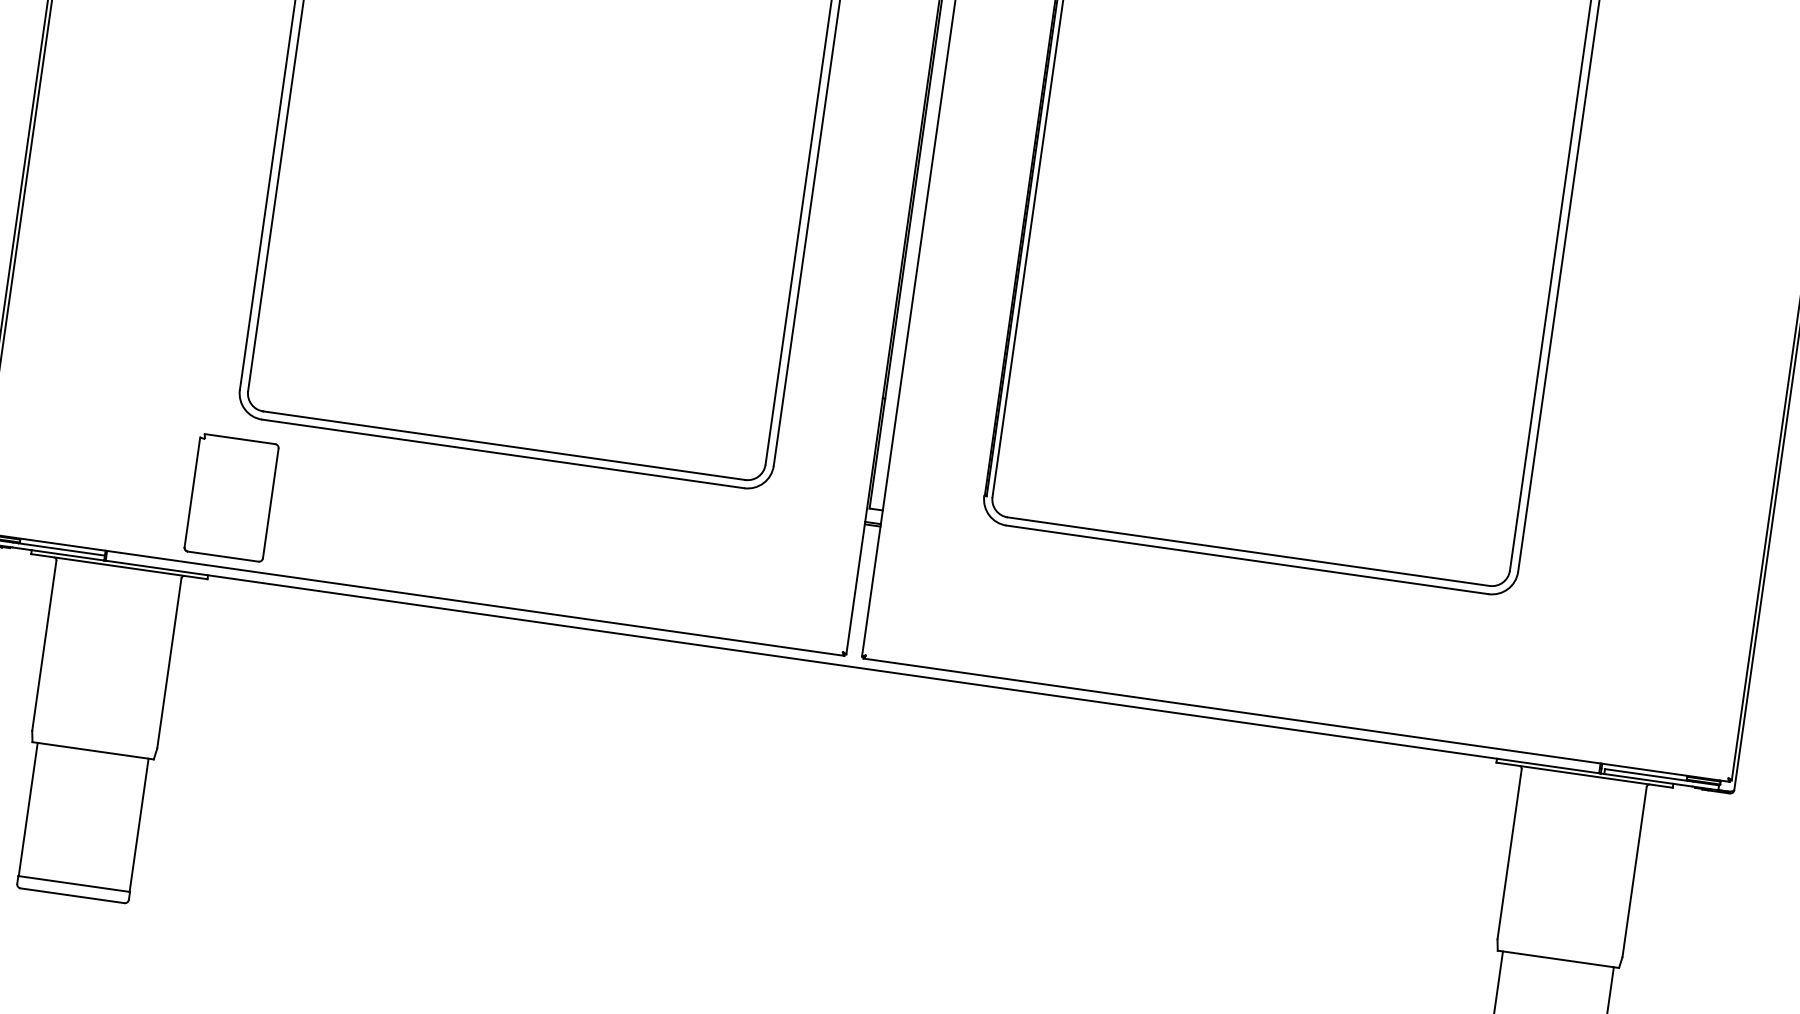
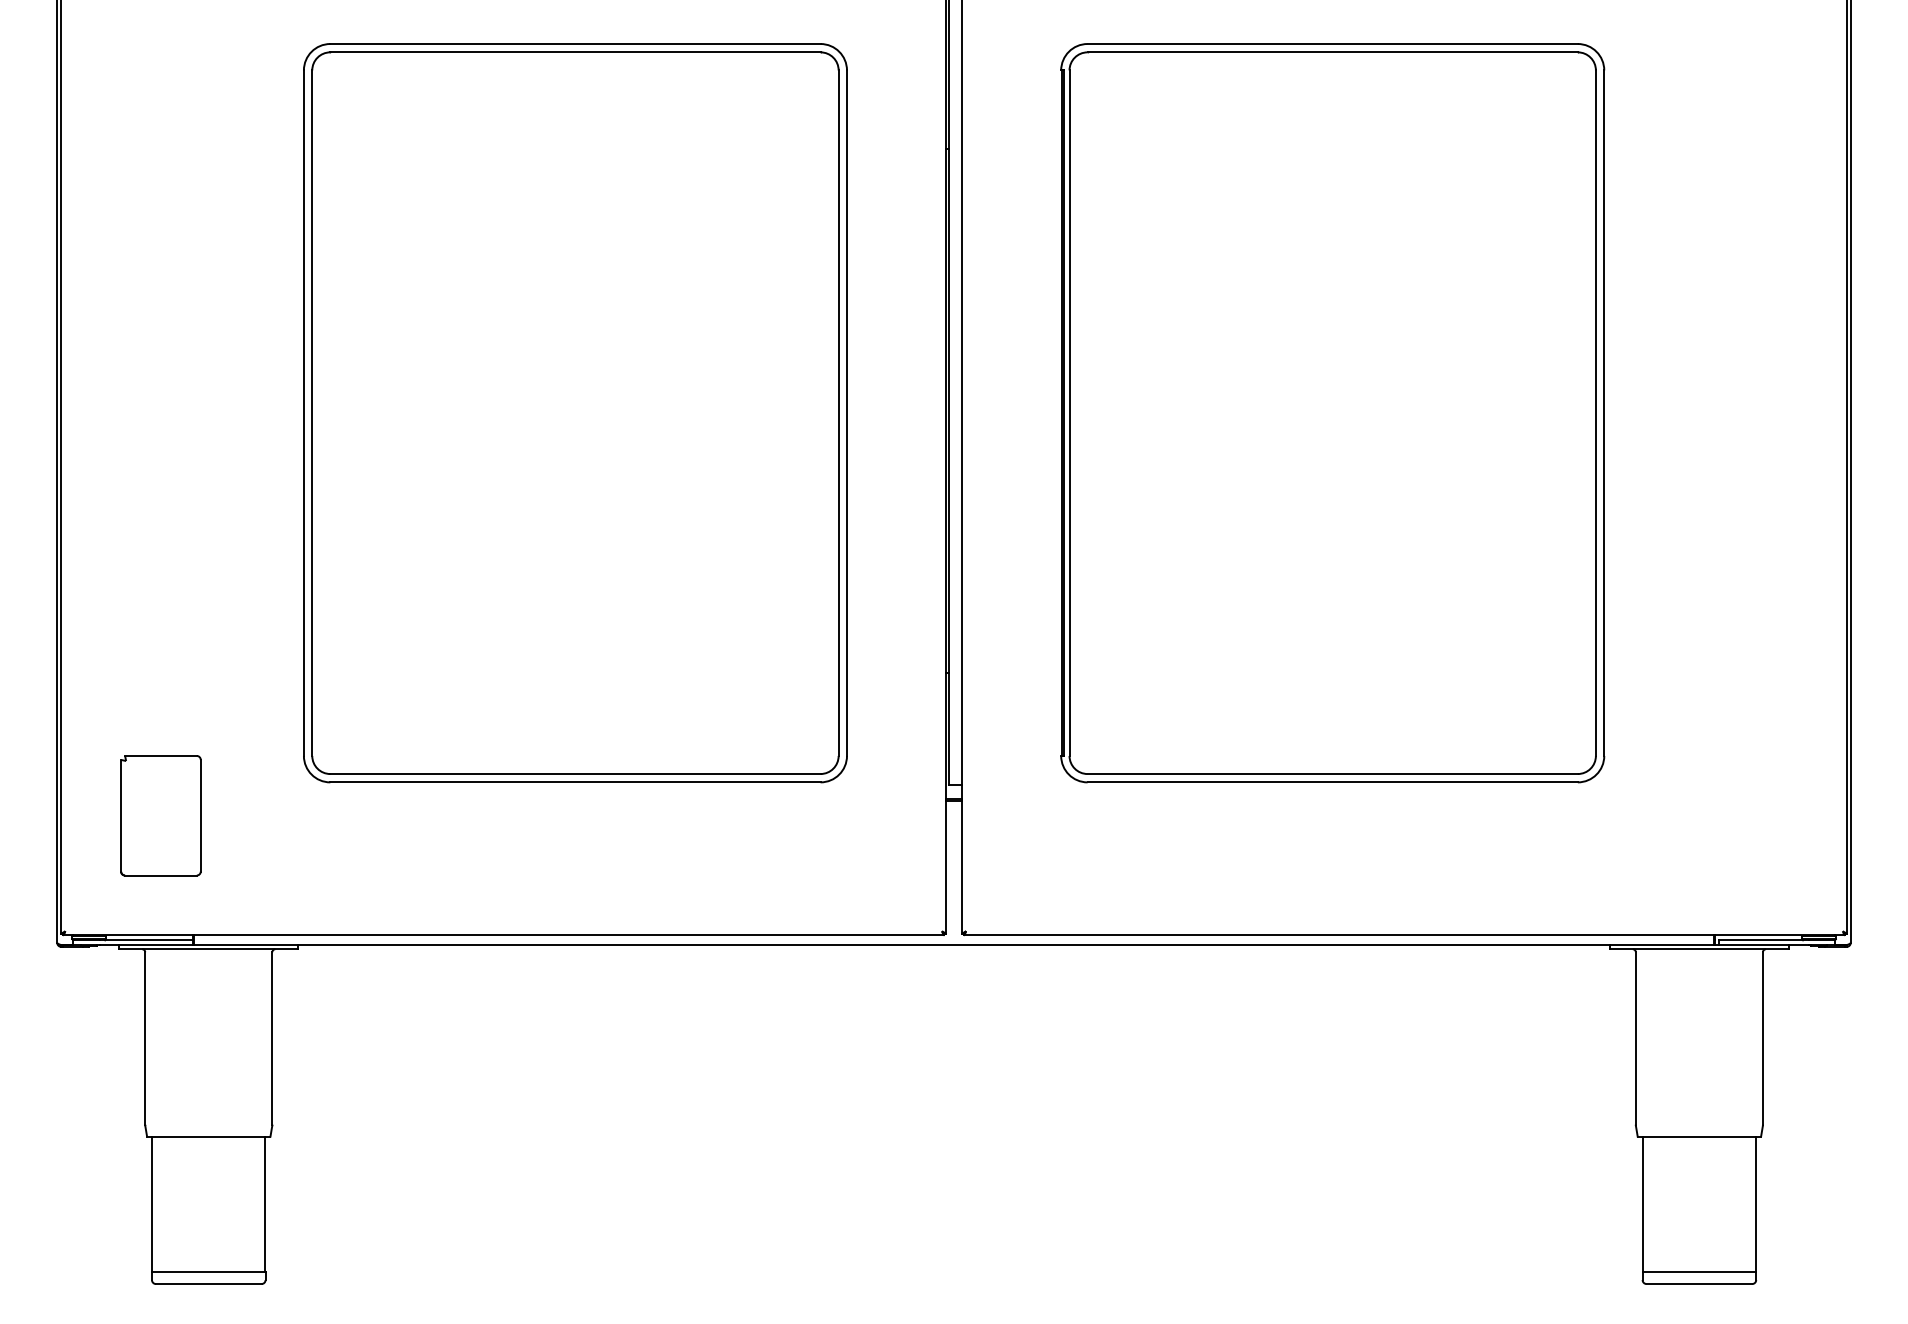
part: (231, 497) -> (160, 815), moved

